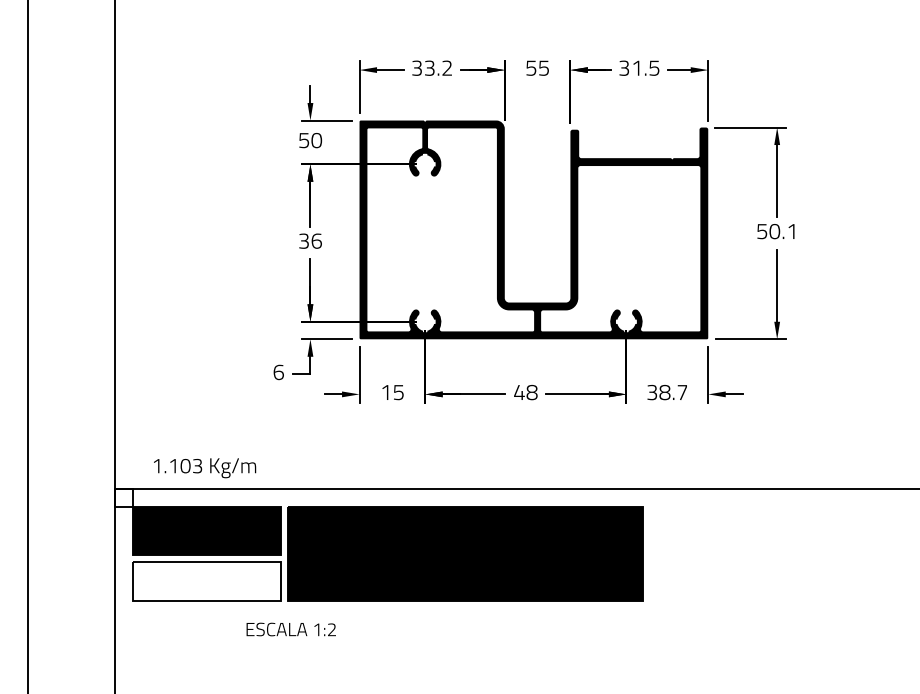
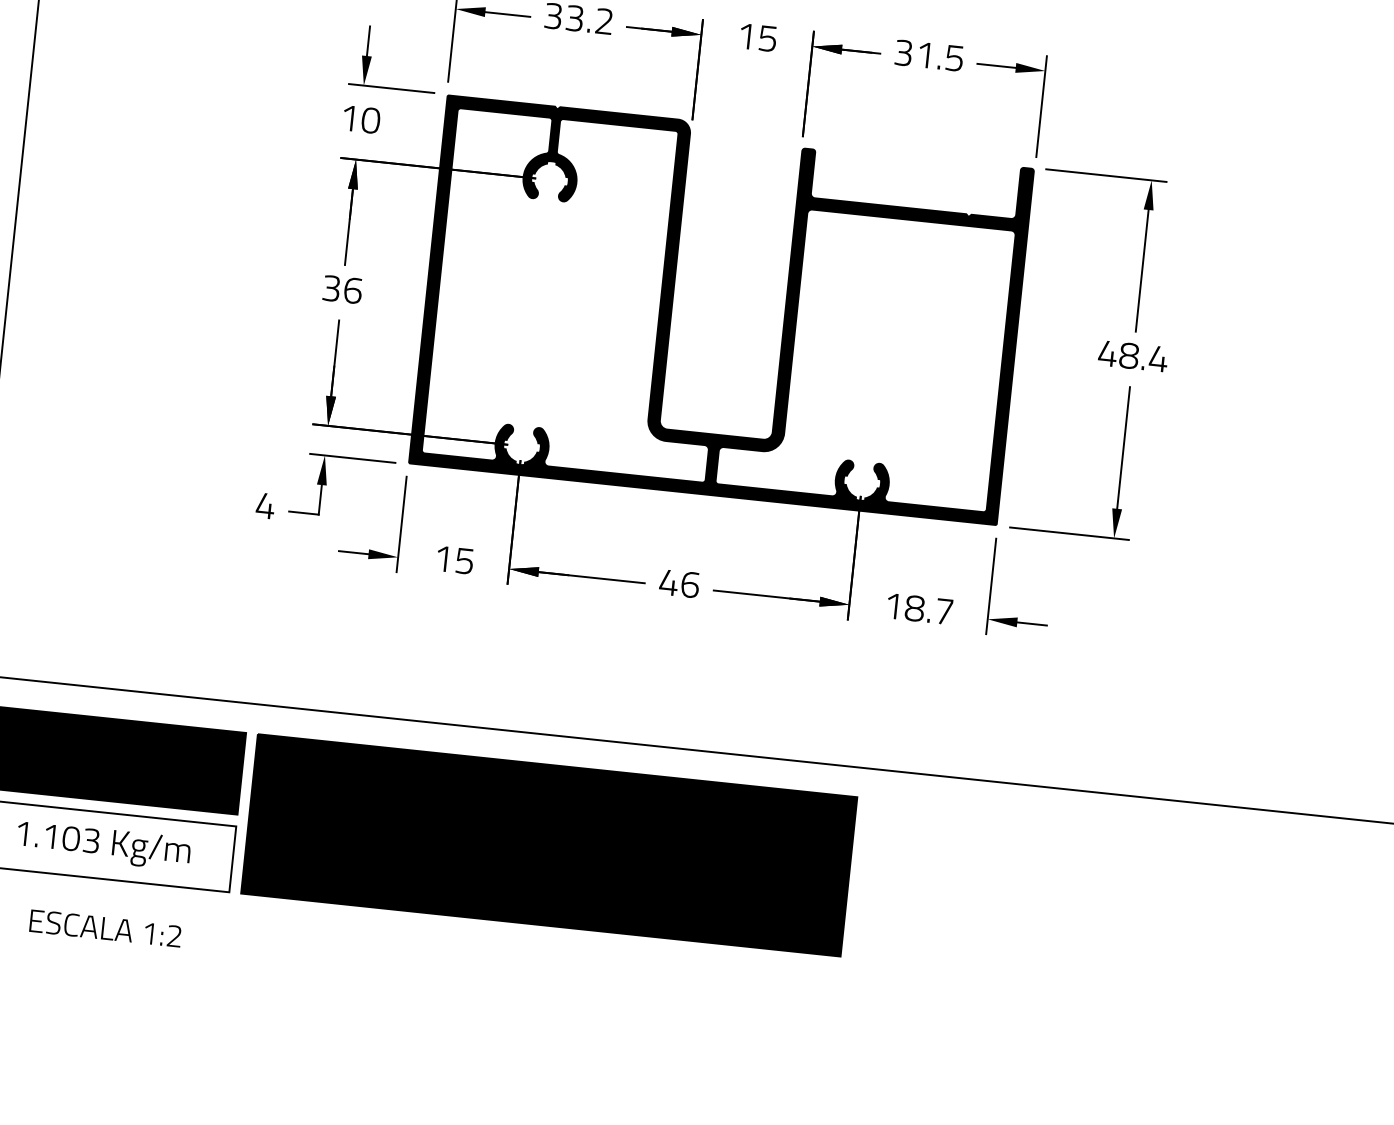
text: (531, 67) -> (746, 35), 55 -> 15
text: (304, 140) -> (350, 118), 50 -> 10
text: (776, 231) -> (1132, 356), 50.1 -> 48.4
text: (278, 372) -> (265, 505), 6 -> 4
text: (531, 392) -> (689, 584), 48 -> 46
text: (651, 392) -> (892, 606), 38.7 -> 18.7
text: (205, 468) -> (104, 846), moved
text: (290, 629) -> (104, 928), moved

